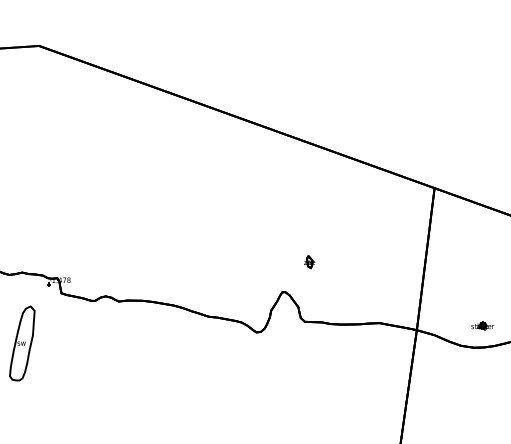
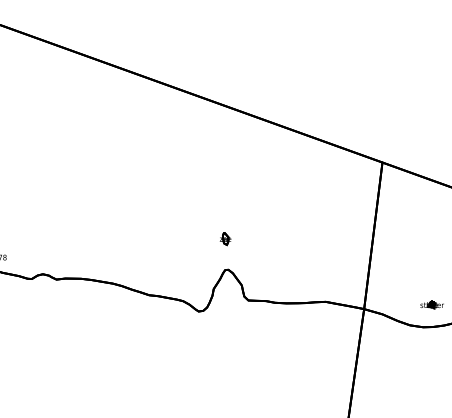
part: (309, 262) -> (225, 239), moved

